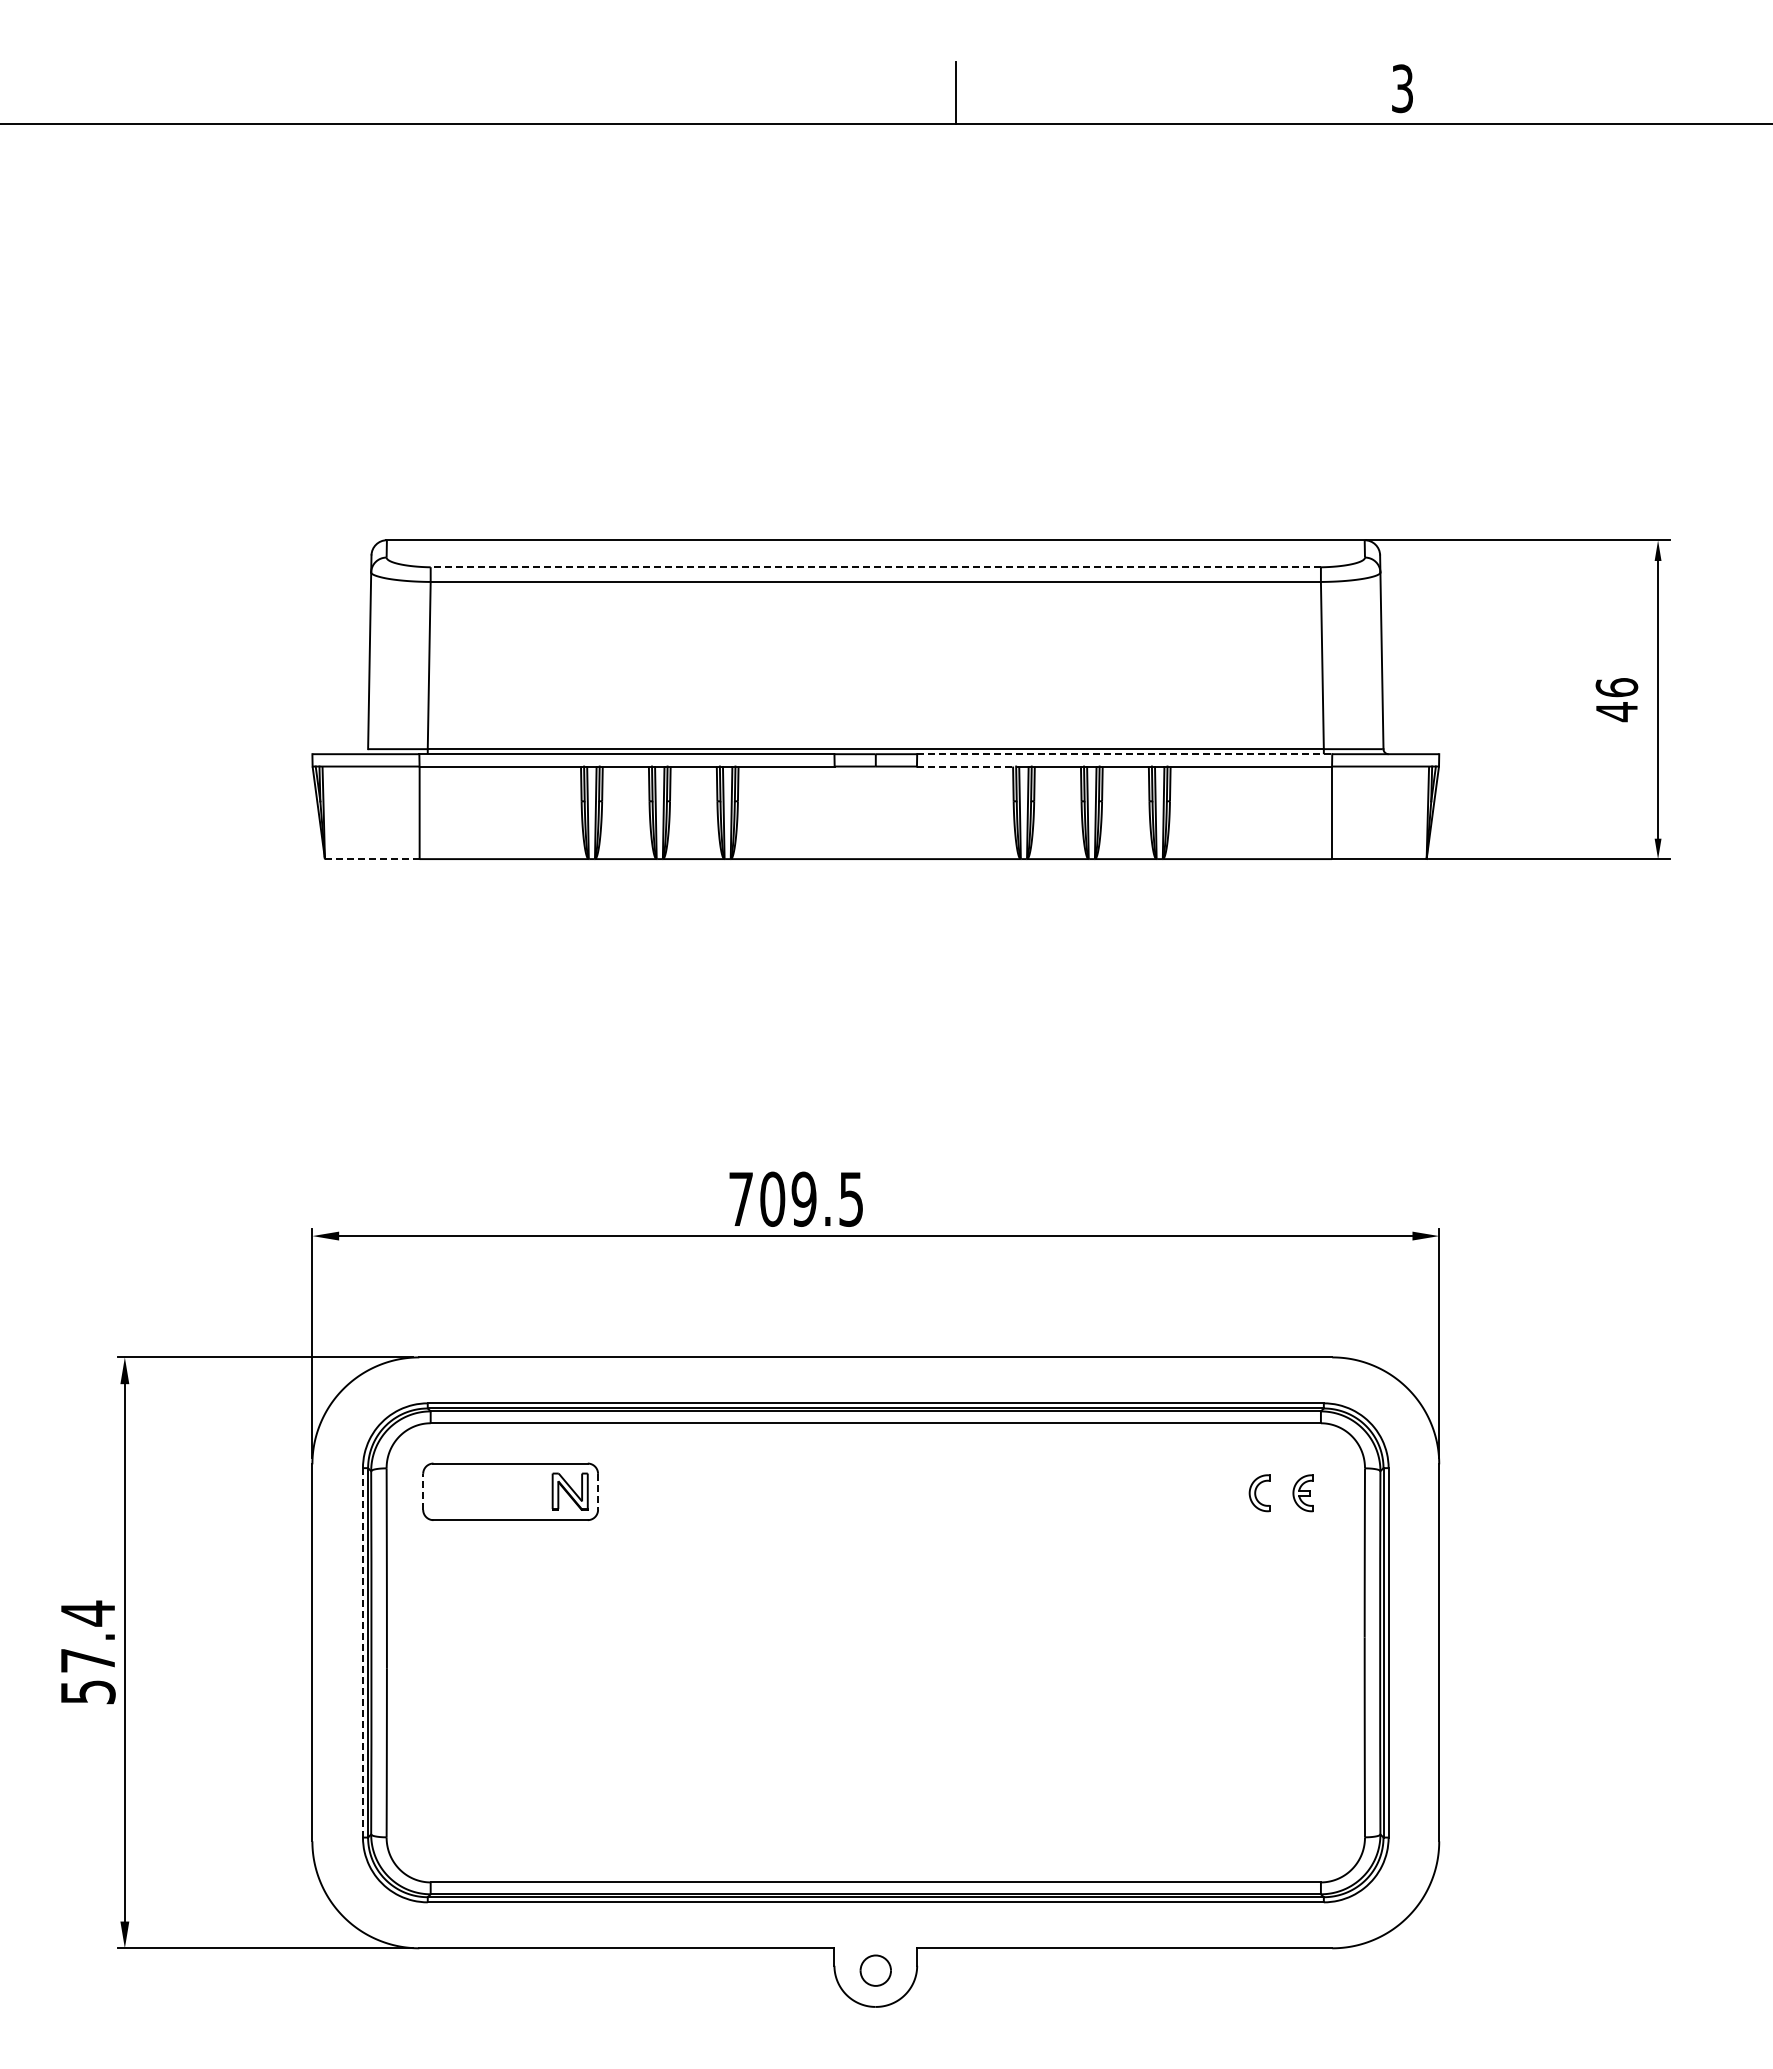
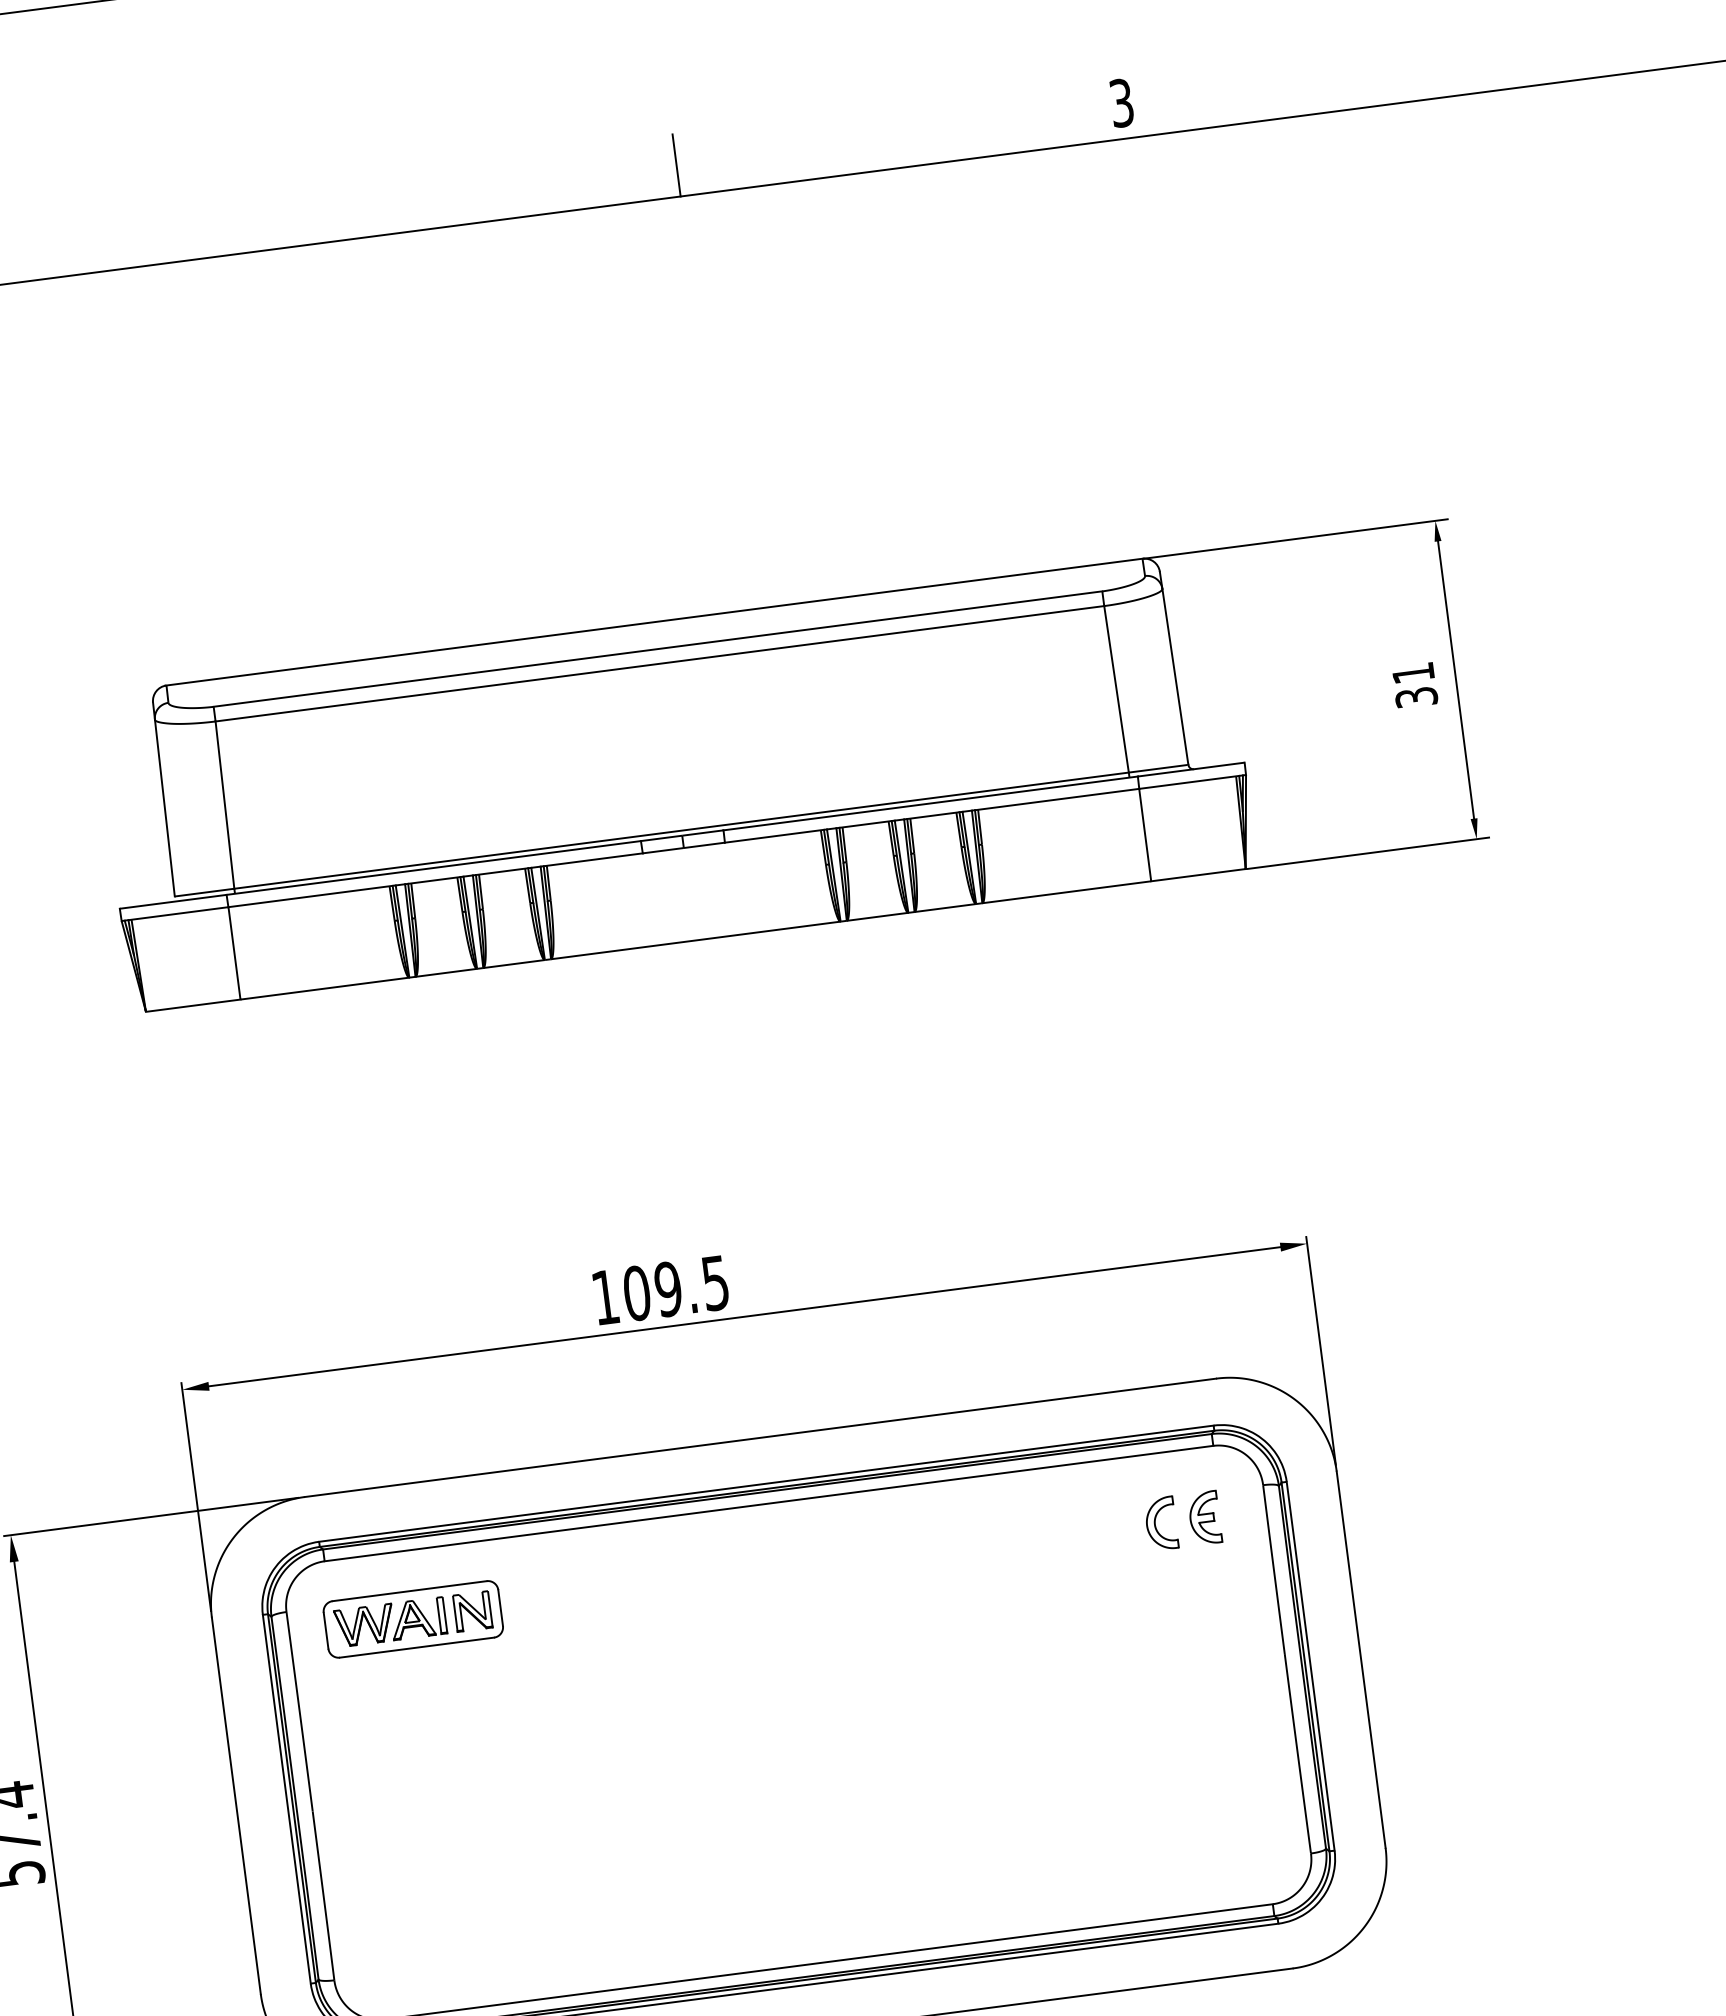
line: (875, 567) -> (657, 649), dashed -> solid
text: (1616, 700) -> (1414, 686), 46 -> 31
line: (1124, 754) -> (930, 803), dashed -> solid
line: (968, 766) -> (776, 835), dashed -> solid
line: (372, 859) -> (193, 1006), dashed -> solid
text: (740, 1198) -> (604, 1296), 709.5 -> 109.5
line: (423, 1491) -> (326, 1630), dashed -> solid
part: (487, 1491) -> (390, 1622), added
line: (598, 1492) -> (501, 1608), dashed -> solid
part: (1259, 1492) -> (1160, 1522), size x1.43
part: (1303, 1492) -> (1204, 1517), size x1.43
line: (362, 1652) -> (286, 1798), dashed -> solid

